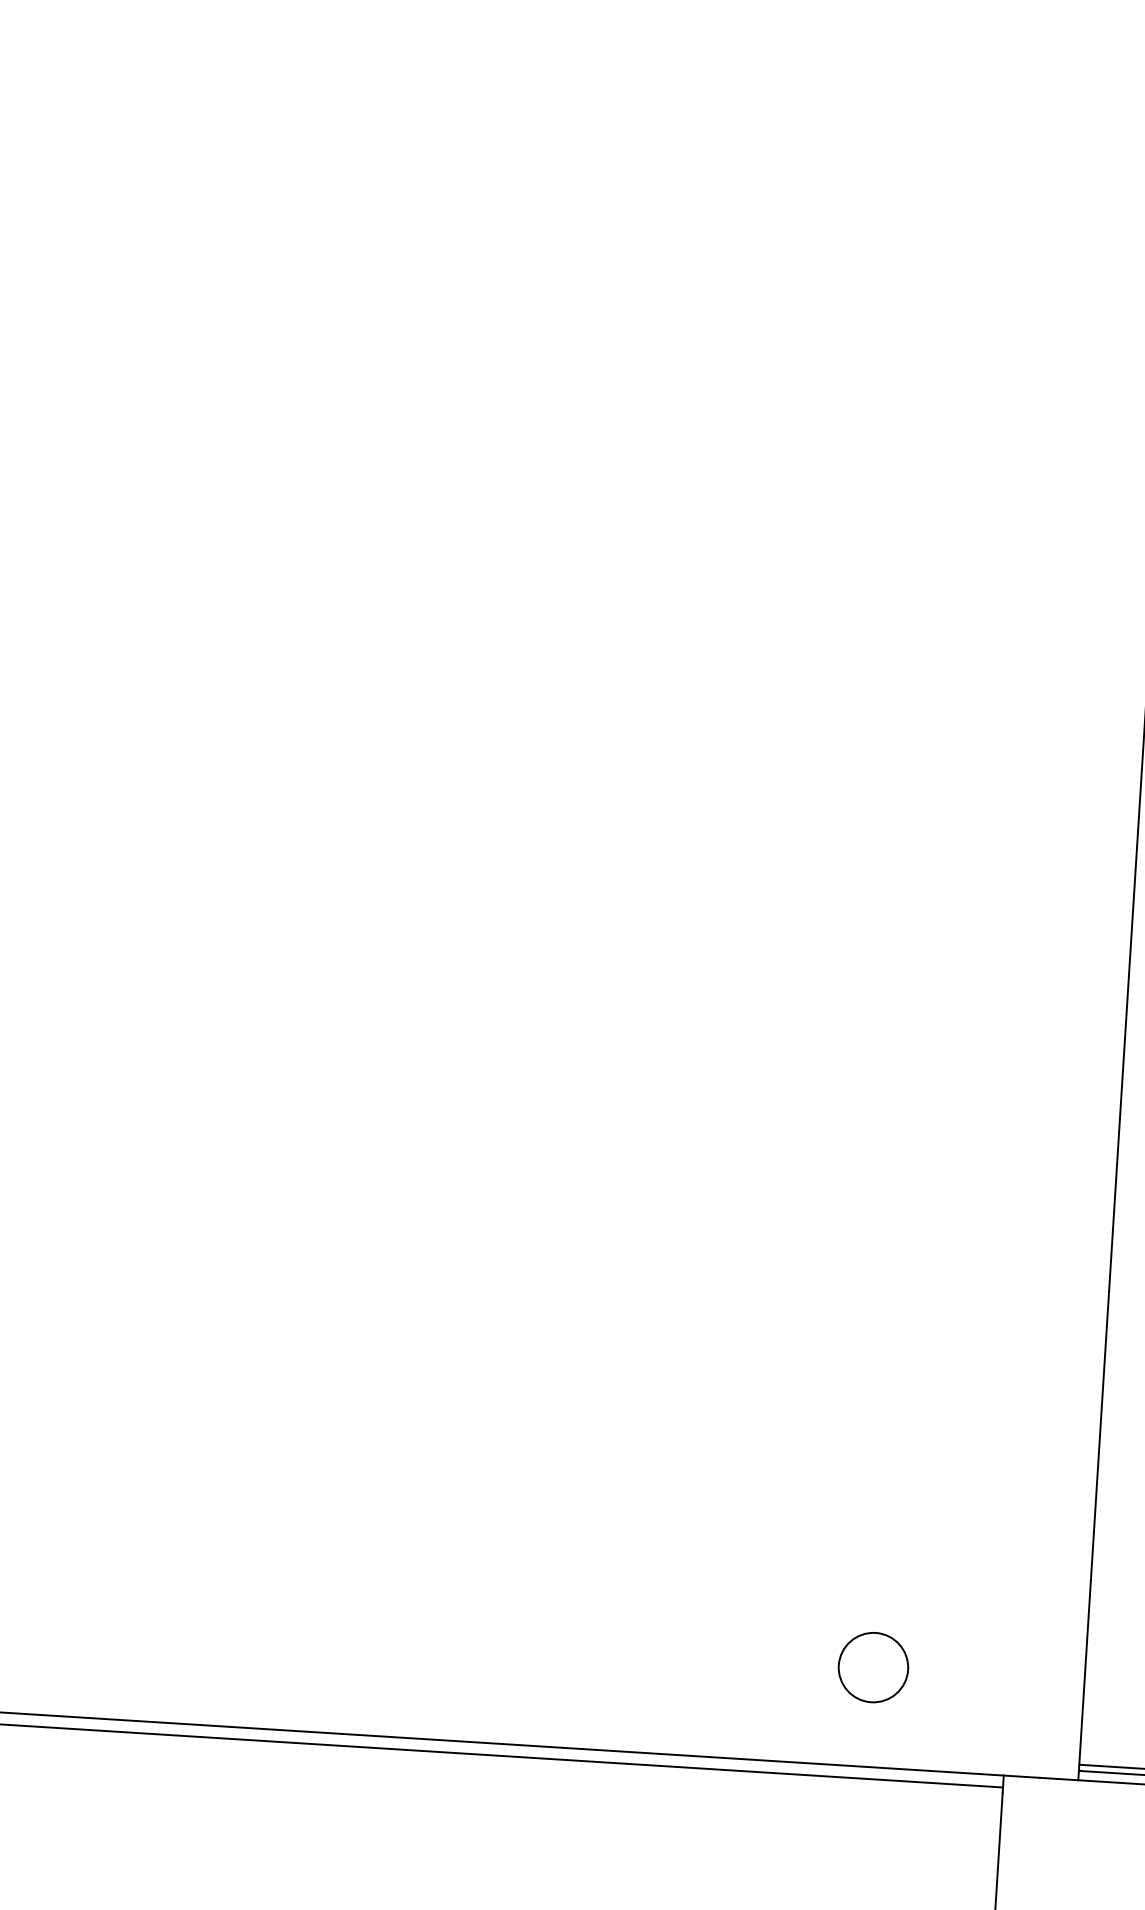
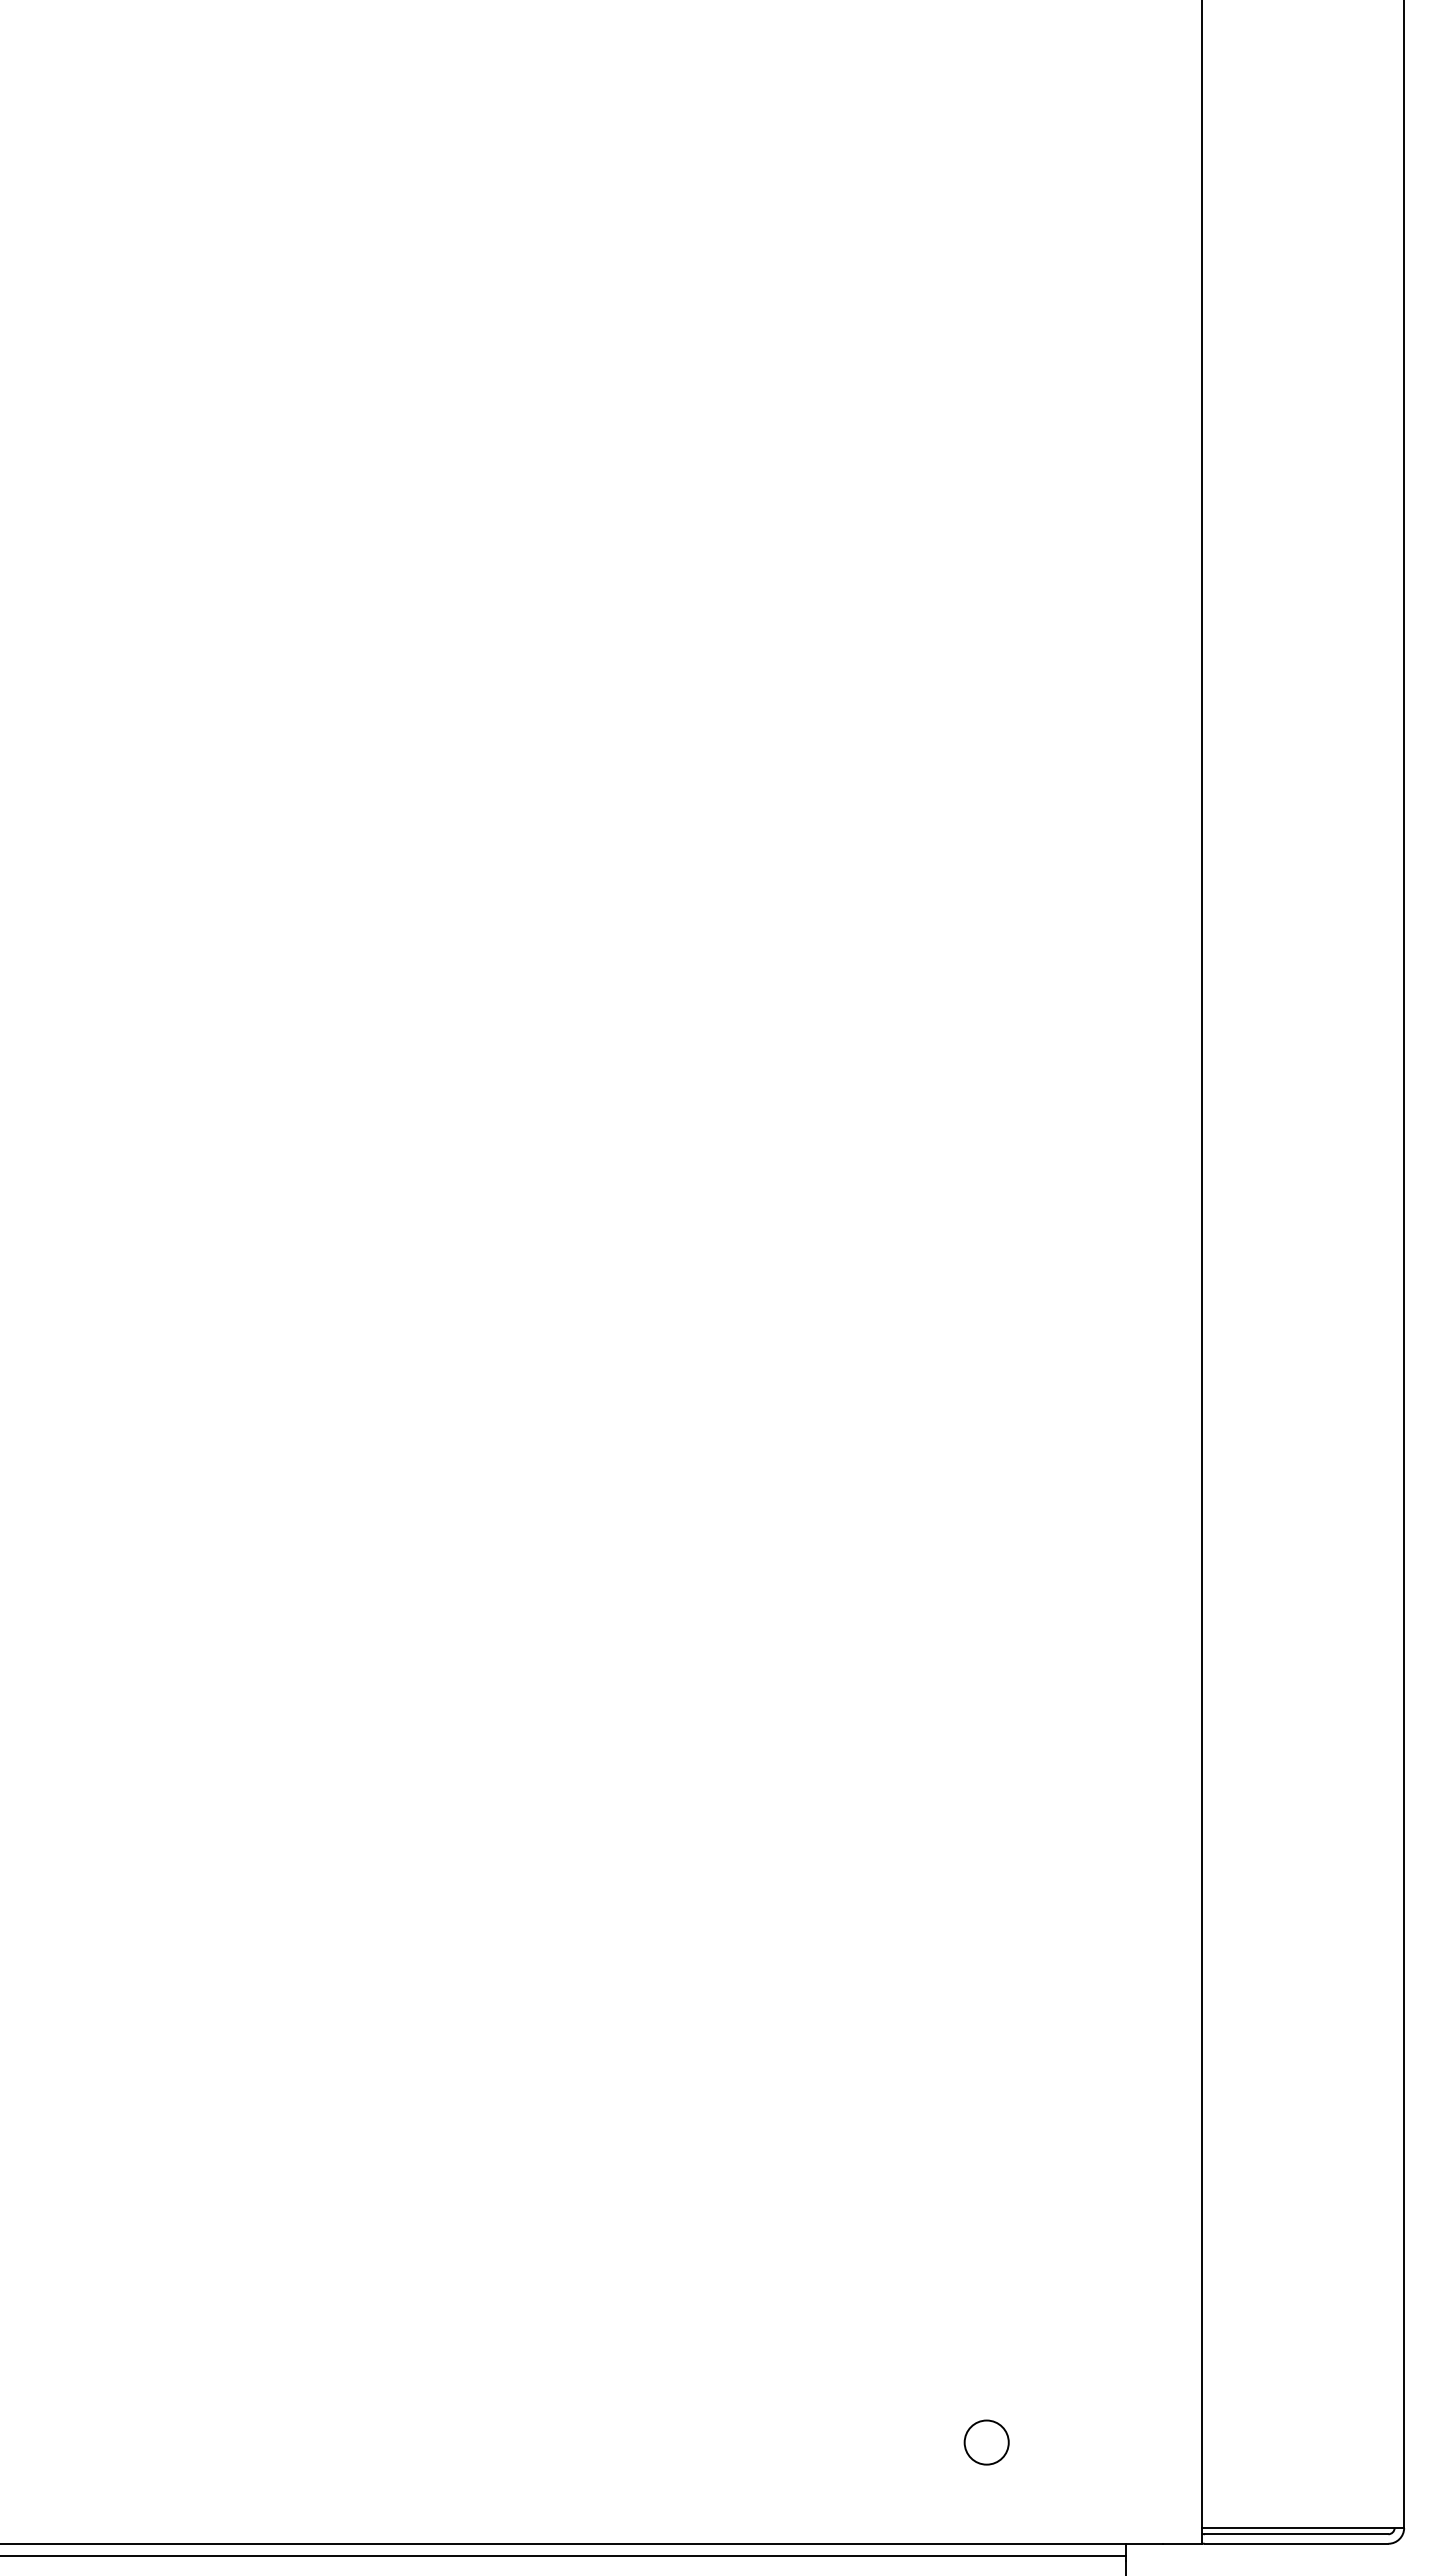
circle: (873, 1667) -> (986, 2442), size x0.62

